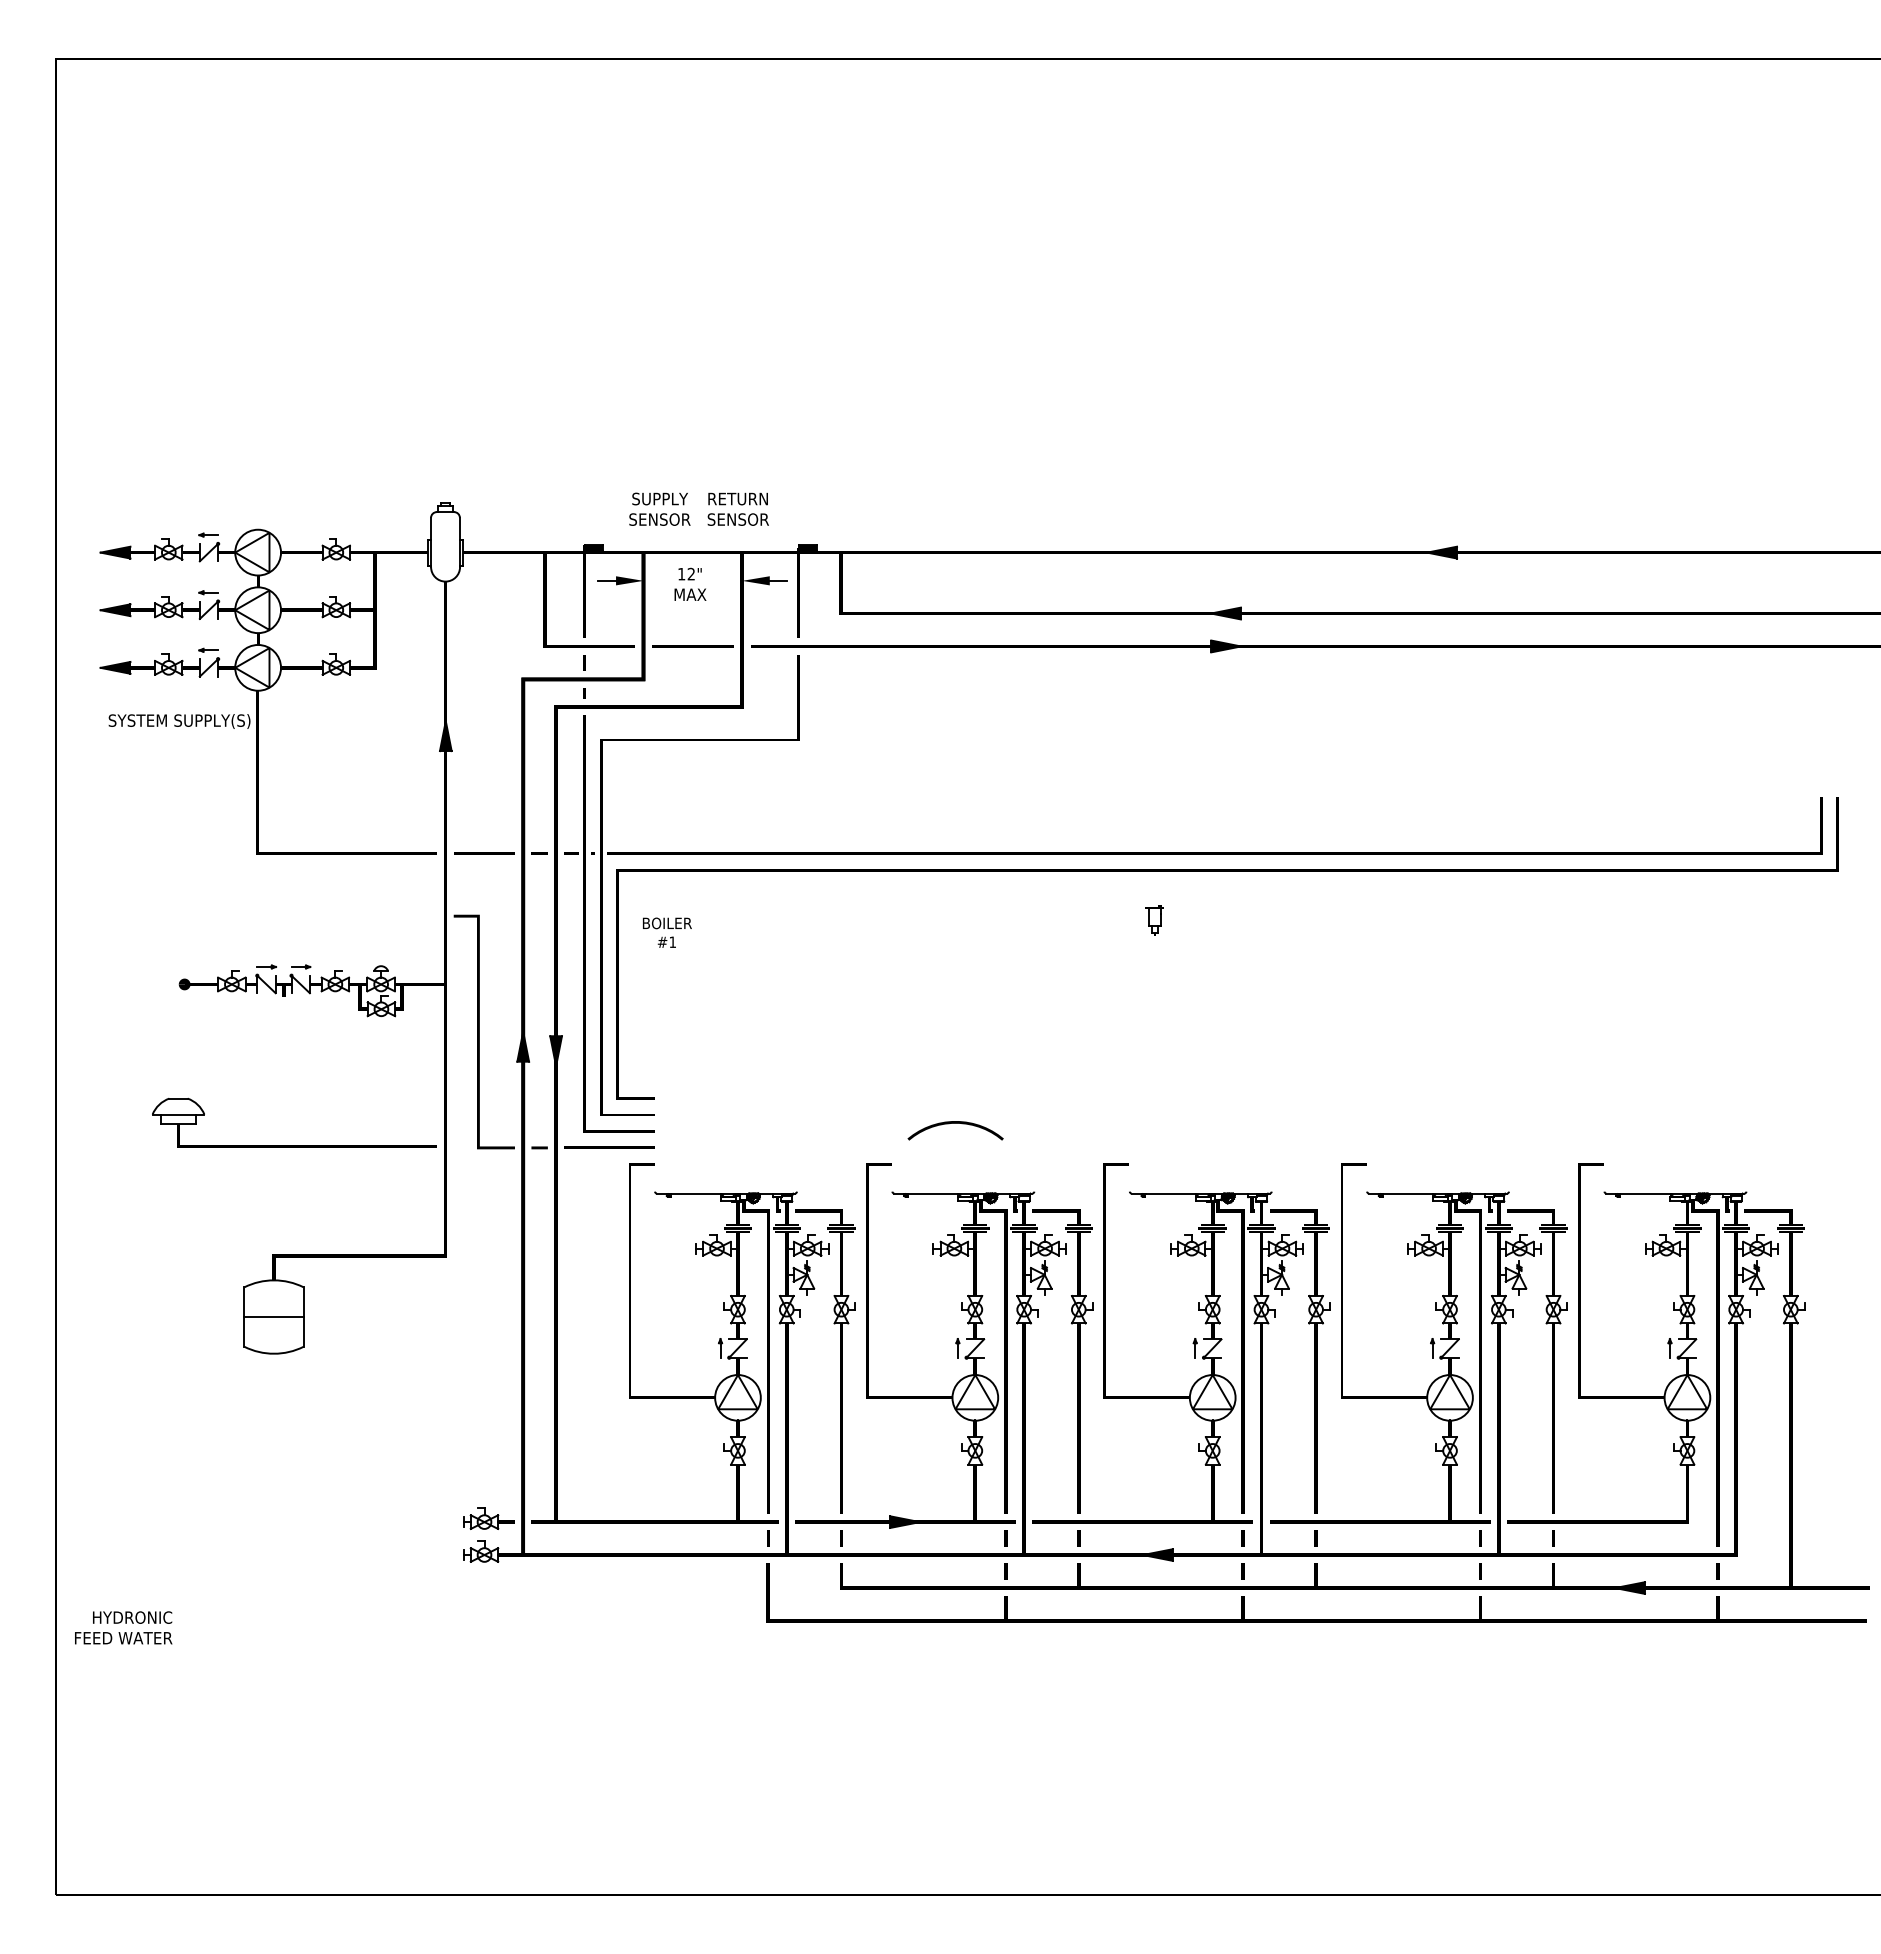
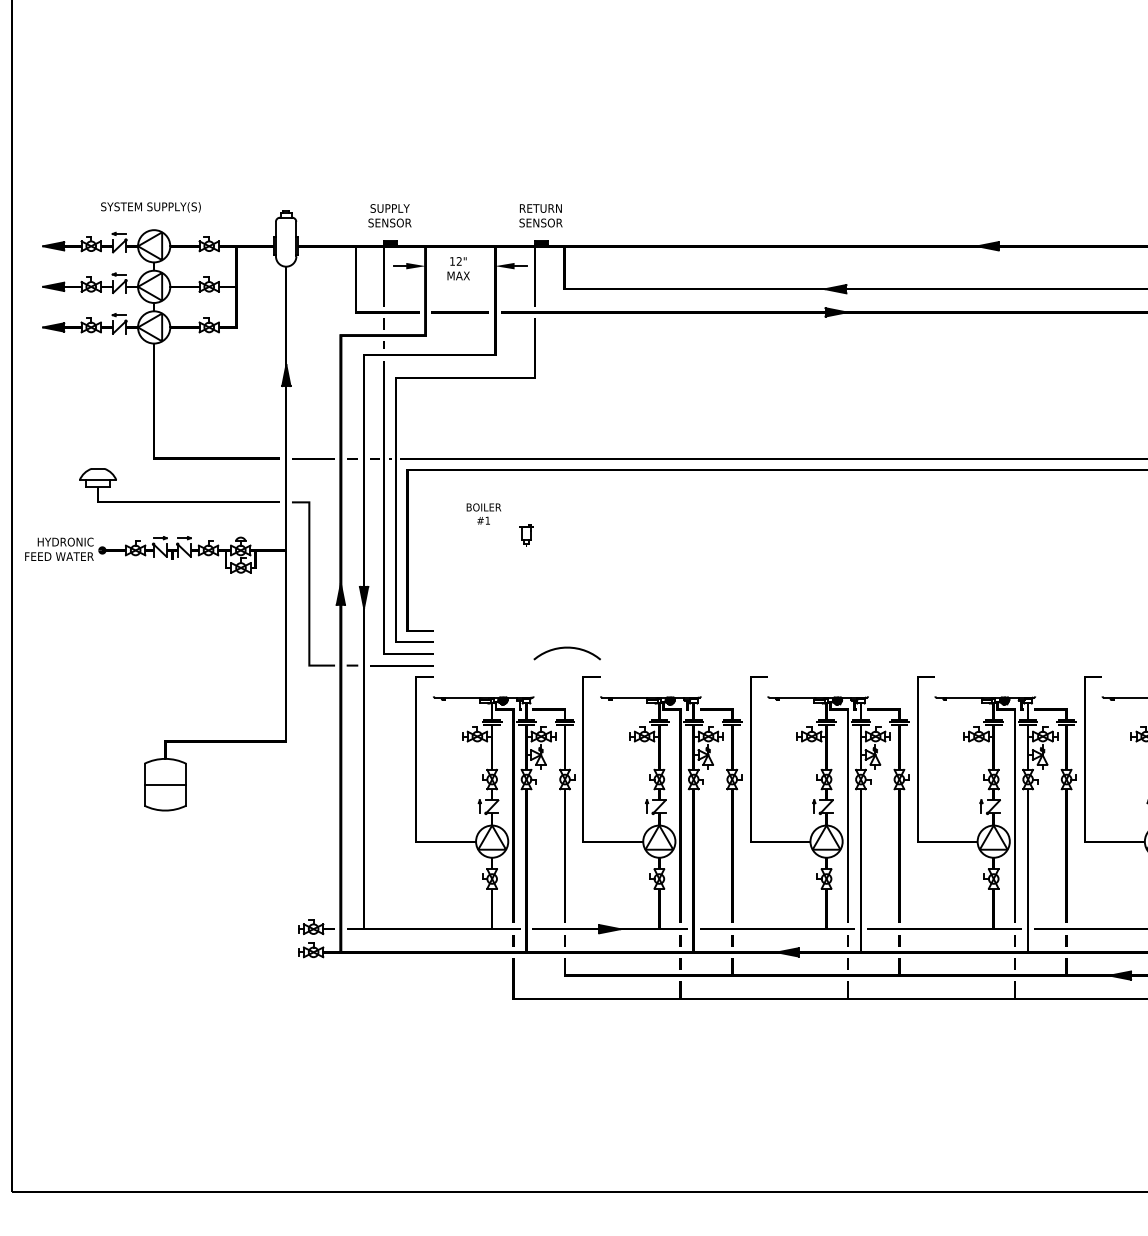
text: (659, 508) -> (389, 215), moved
text: (737, 508) -> (540, 215), moved
text: (179, 721) -> (150, 207), moved
part: (1154, 920) -> (526, 535), moved
text: (667, 932) -> (484, 513), moved
curve: (955, 1123) -> (567, 648), moved
part: (294, 1145) -> (179, 501), moved
text: (123, 1627) -> (59, 549), moved

